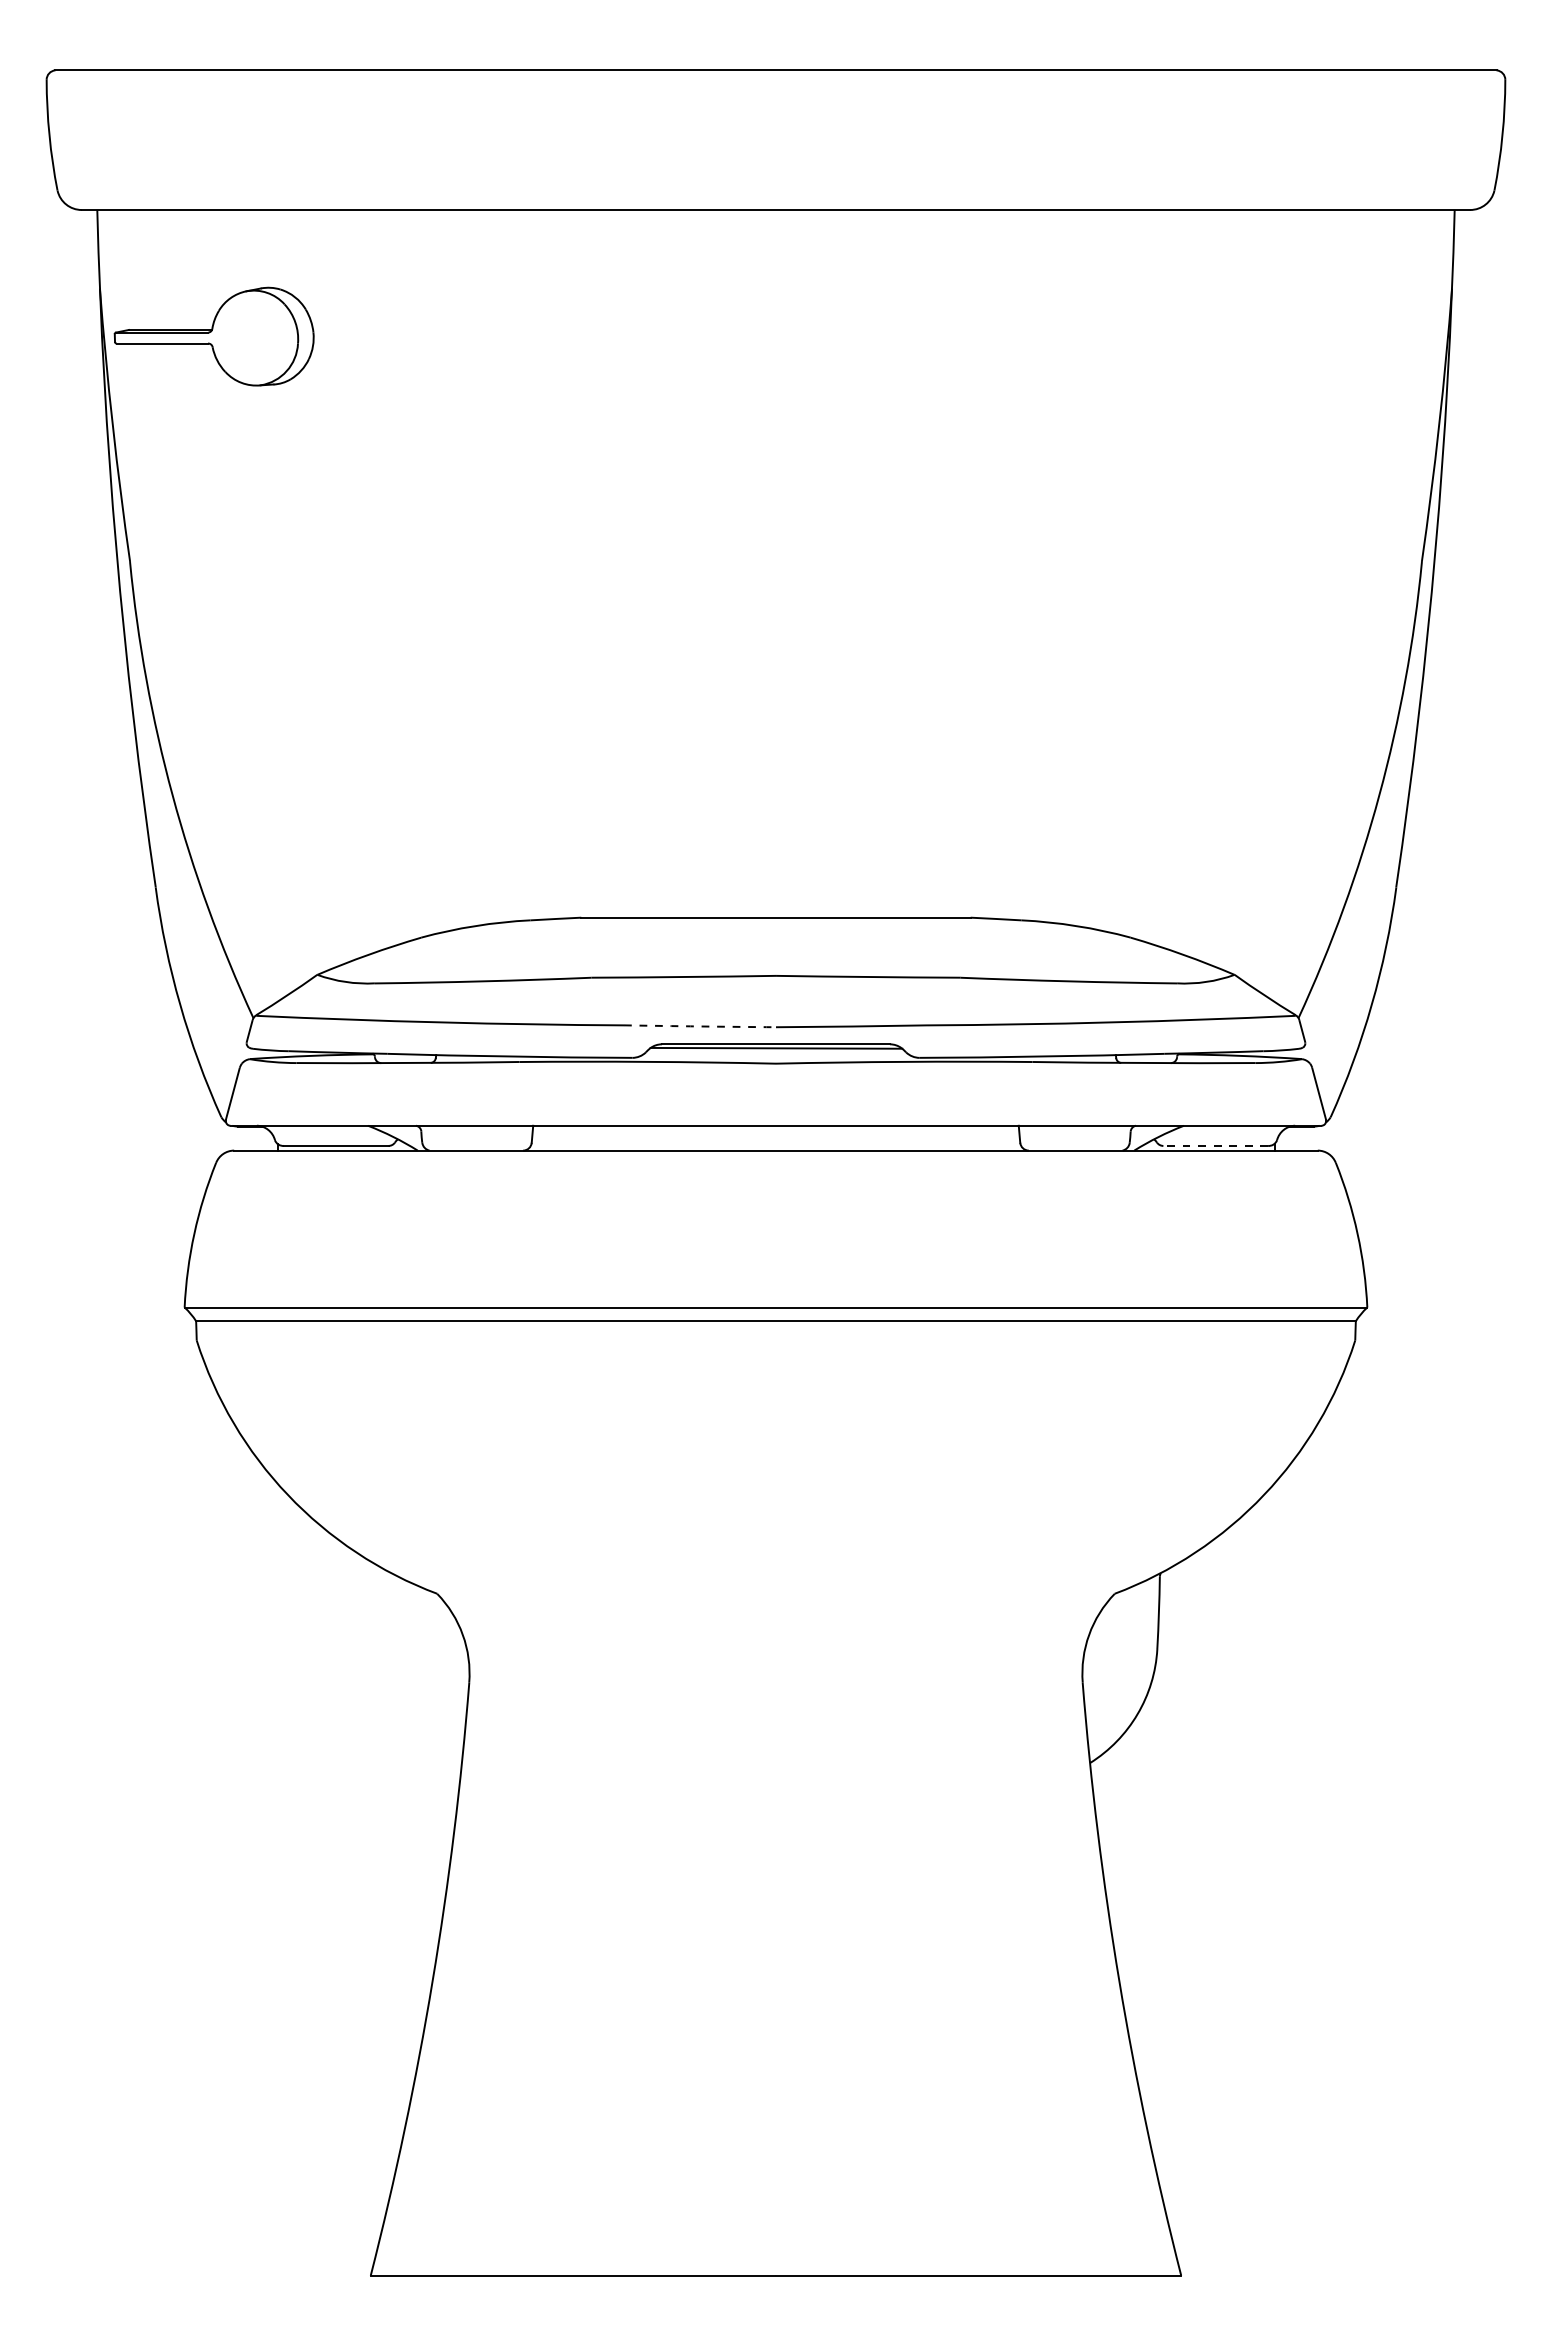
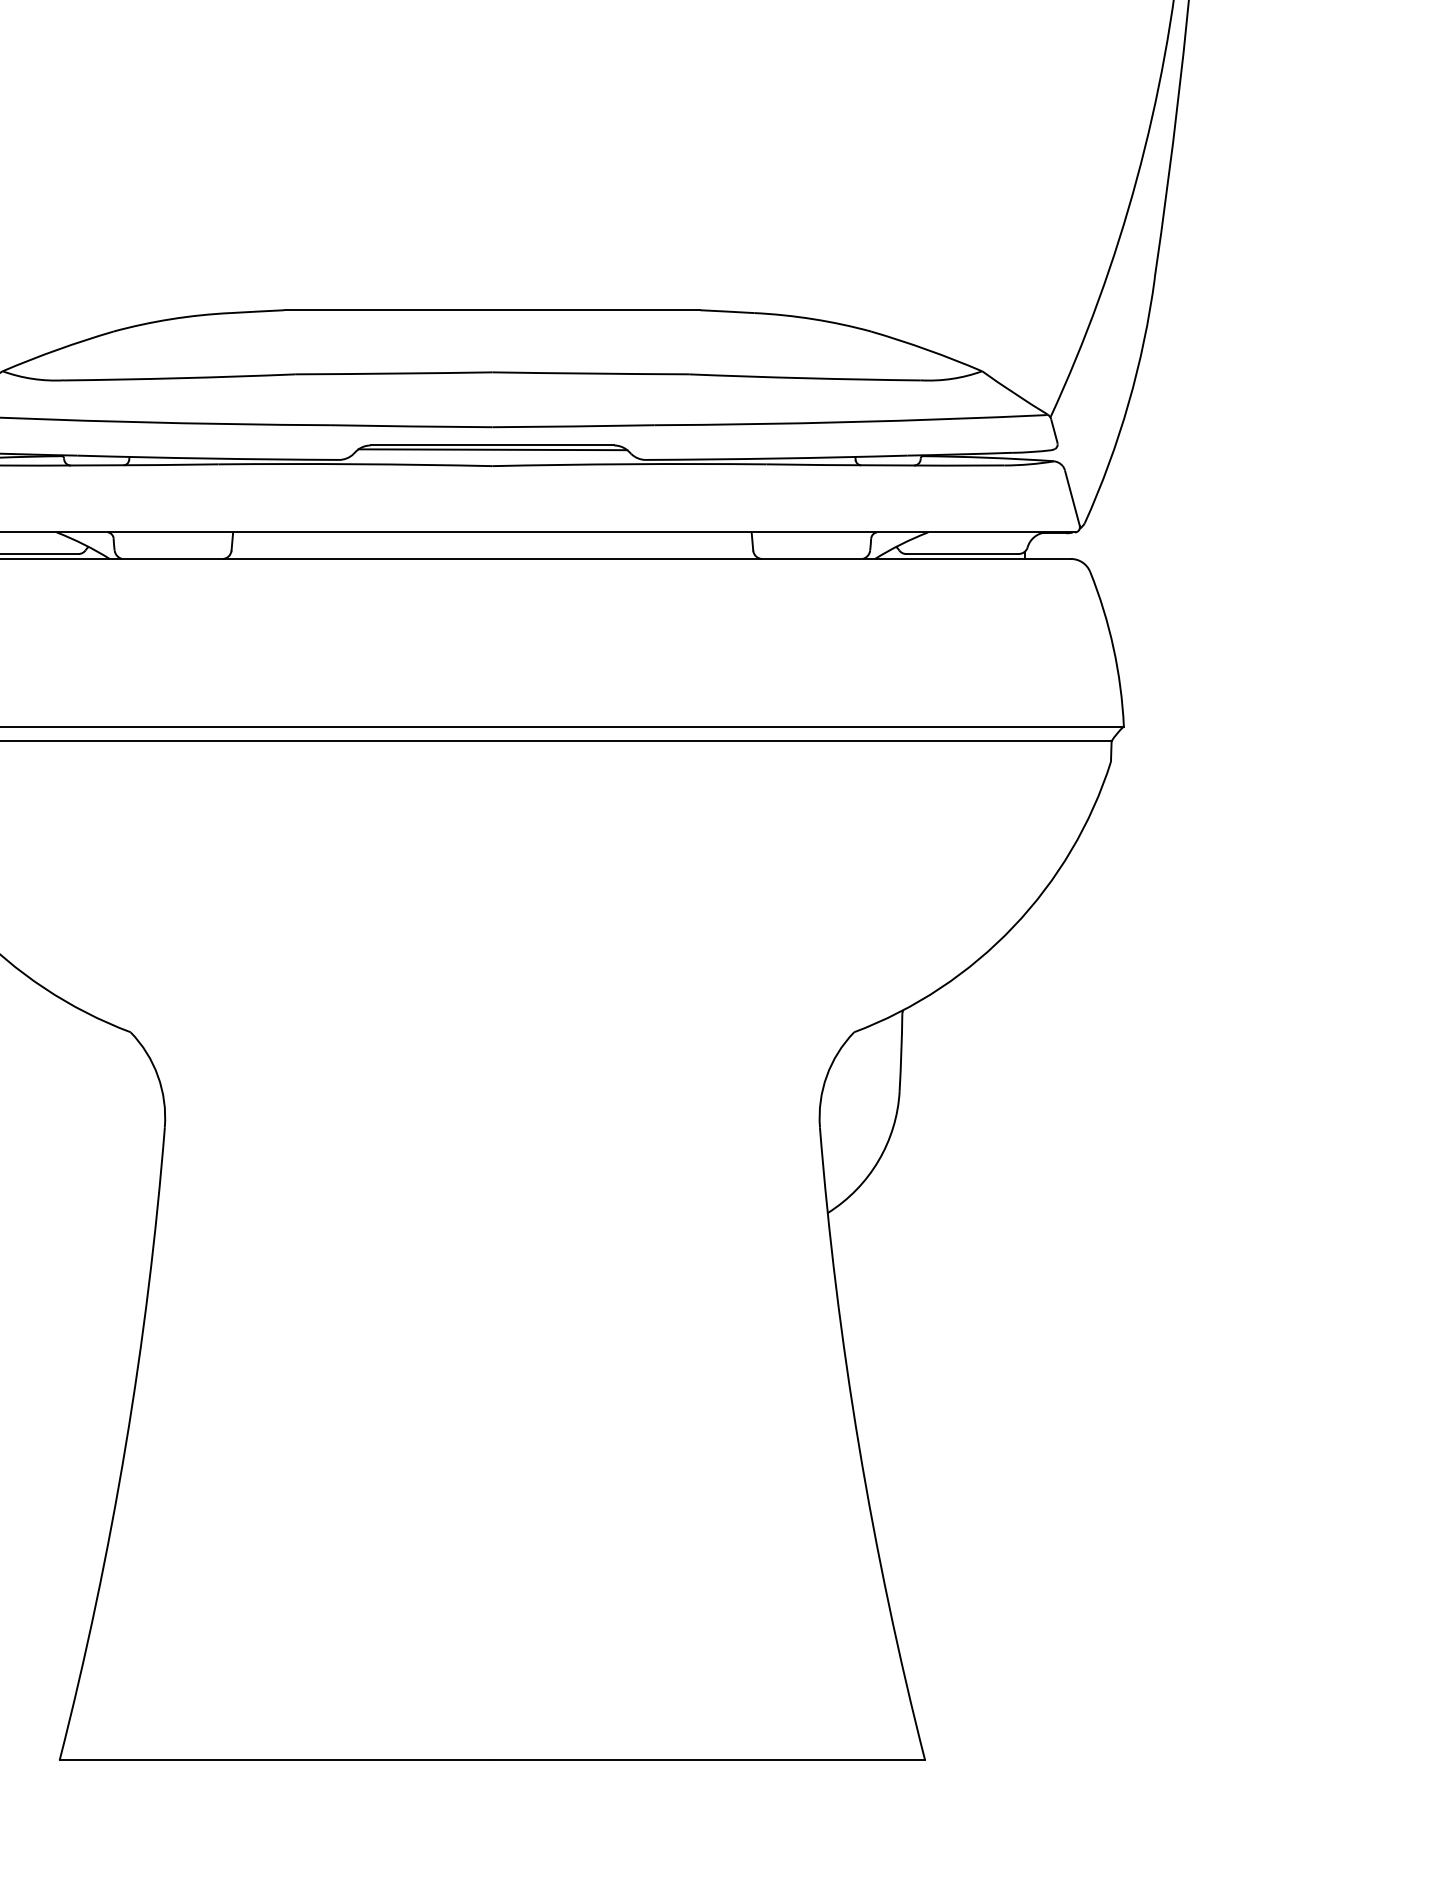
arc: (699, 1026) -> (410, 426), dashed -> solid
line: (1215, 1145) -> (961, 553), dashed -> solid

